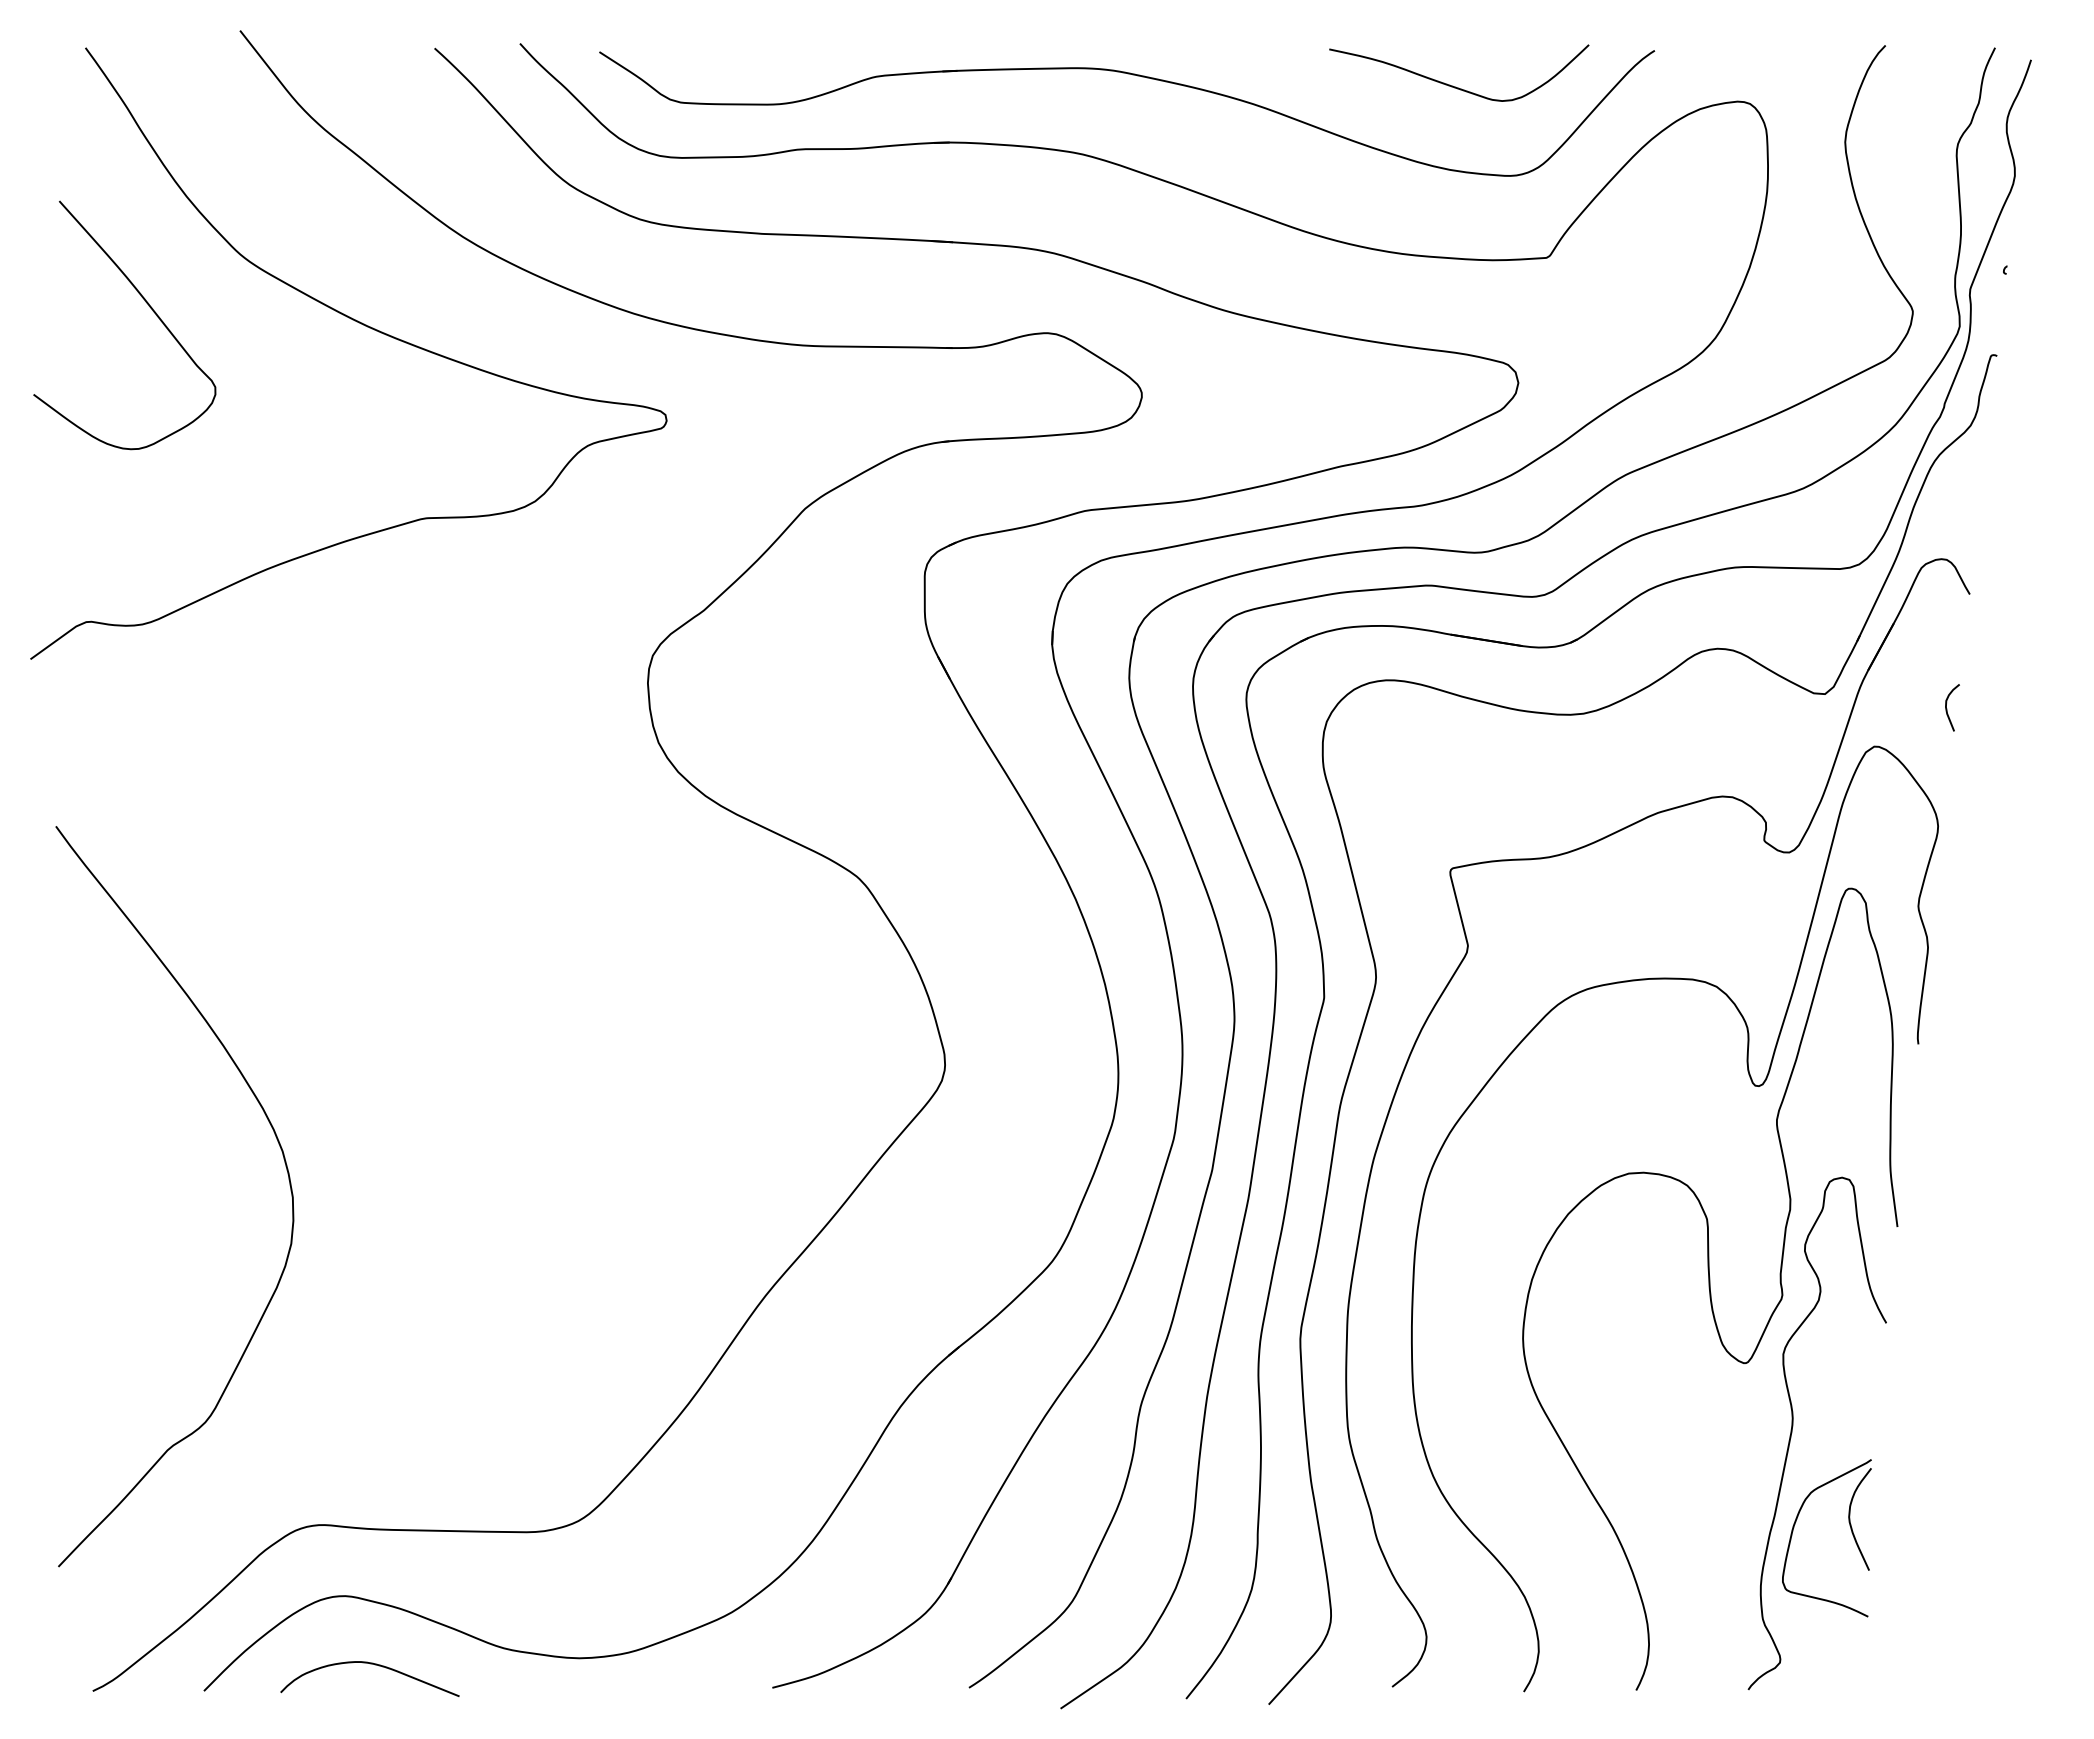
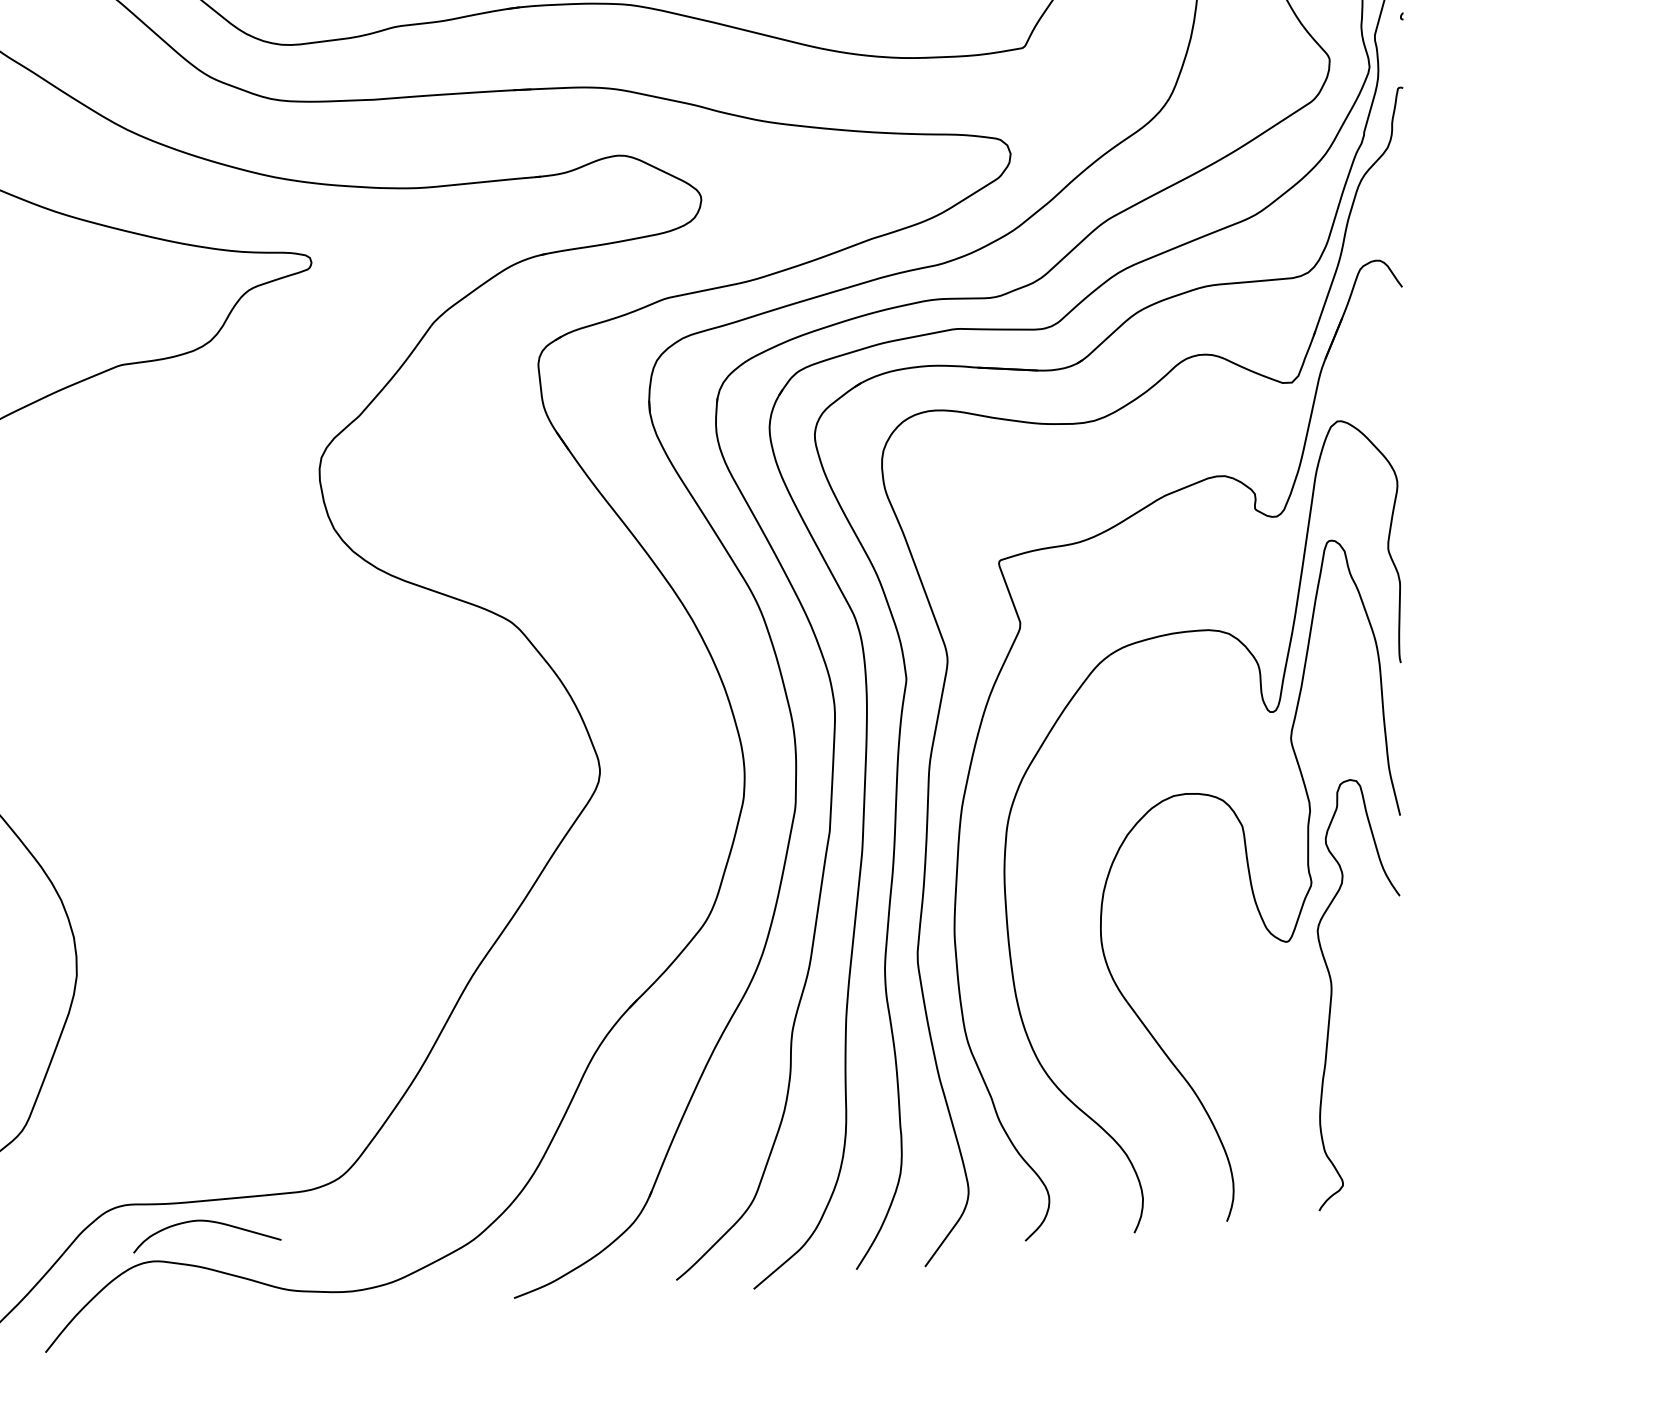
curve: (1947, 708) -> (1394, 383), removed
part: (1850, 1529) -> (1389, 1069), removed
curve: (370, 1664) -> (205, 1221), moved

